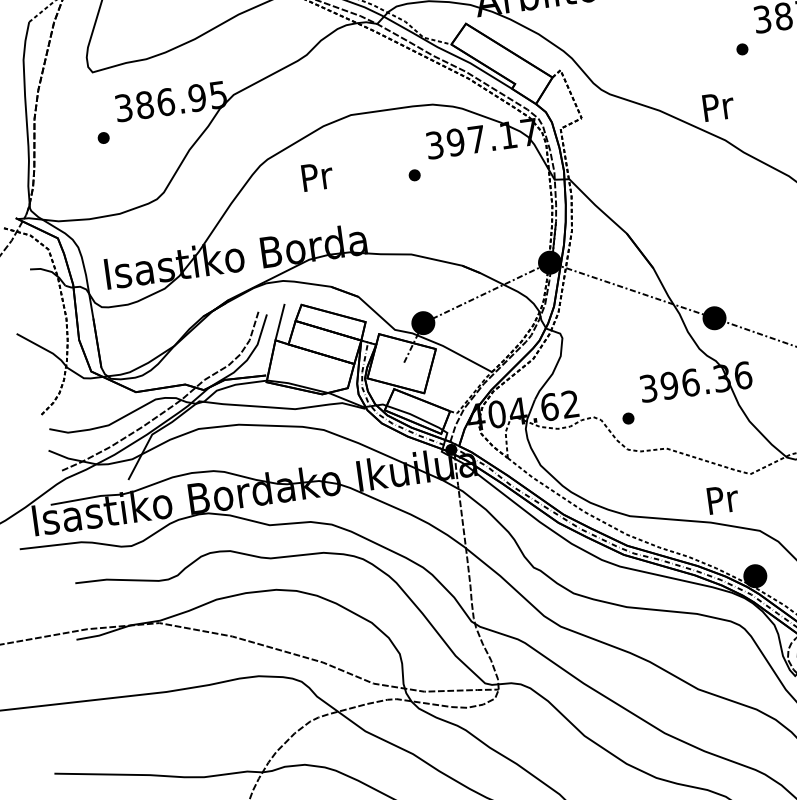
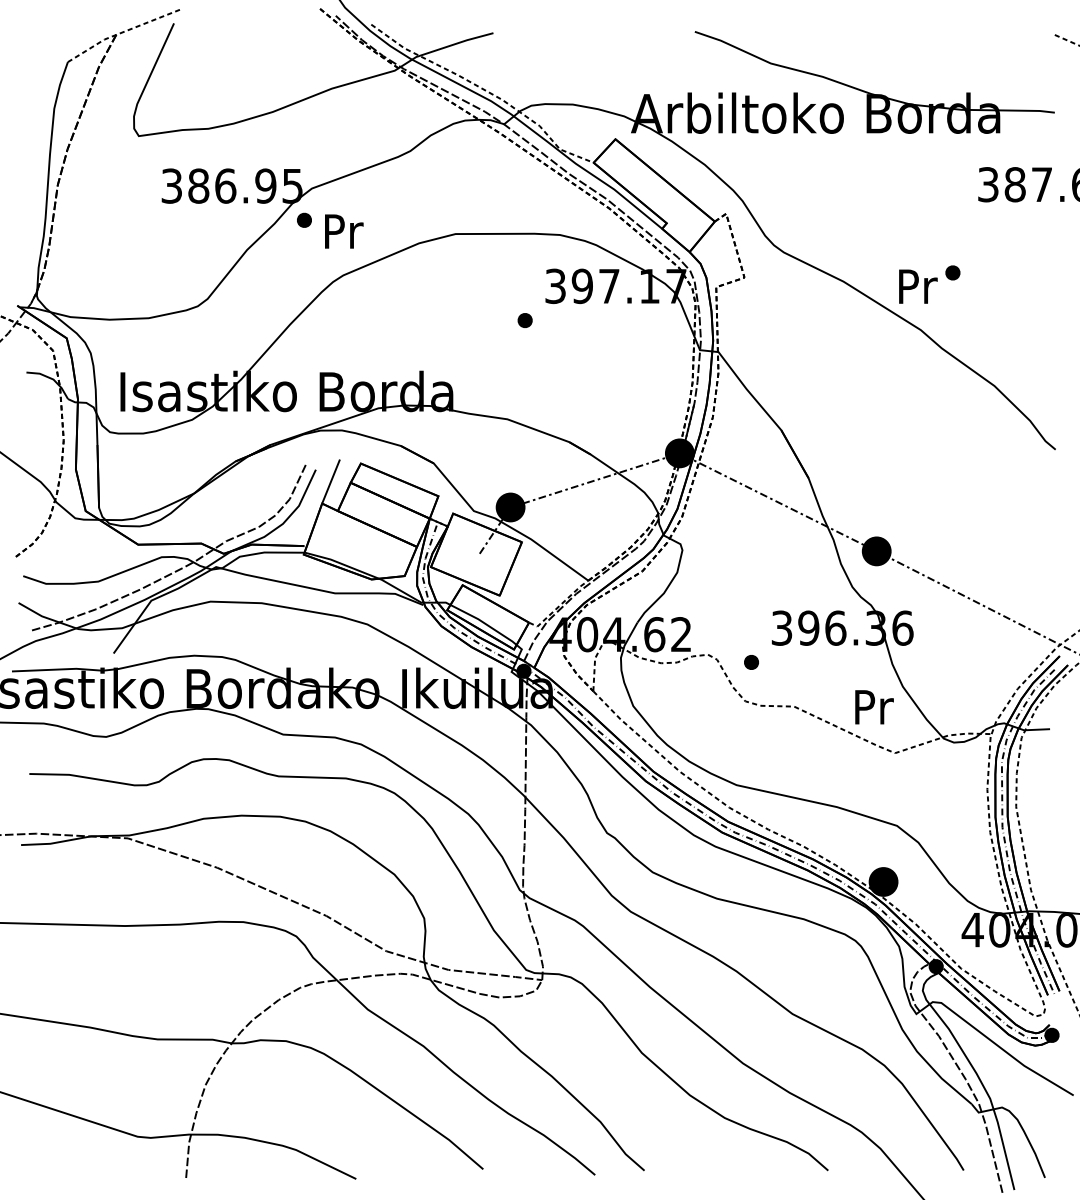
part: (742, 49) -> (952, 272), moved
part: (103, 137) -> (304, 219), moved
text: (317, 176) -> (344, 231), moved
text: (723, 499) -> (874, 707), moved

